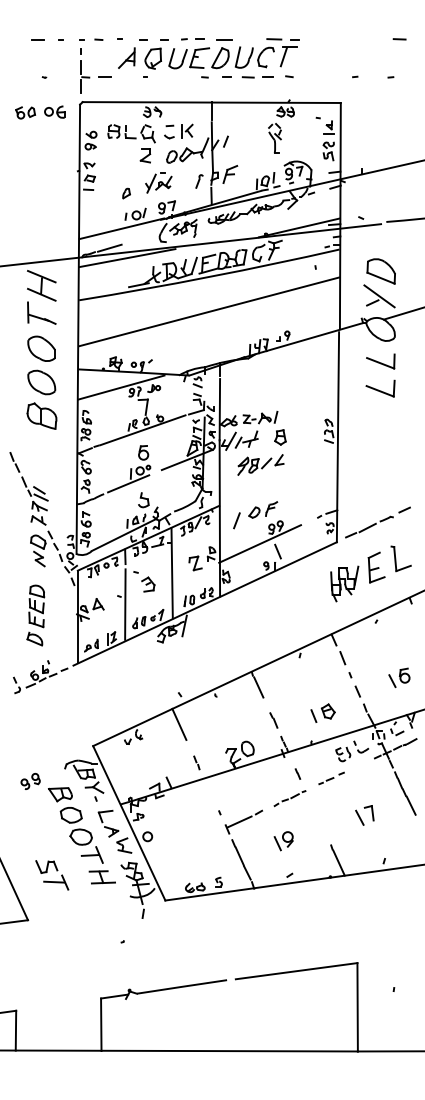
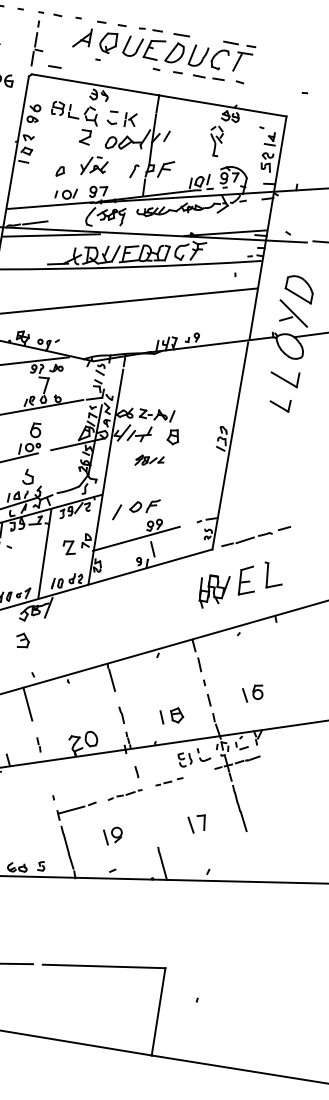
line: (104, 76) -> (54, 66), moved
part: (380, 388) -> (280, 404), size x0.7
part: (260, 464) -> (149, 460), size x0.6
part: (148, 584) -> (23, 640), moved

